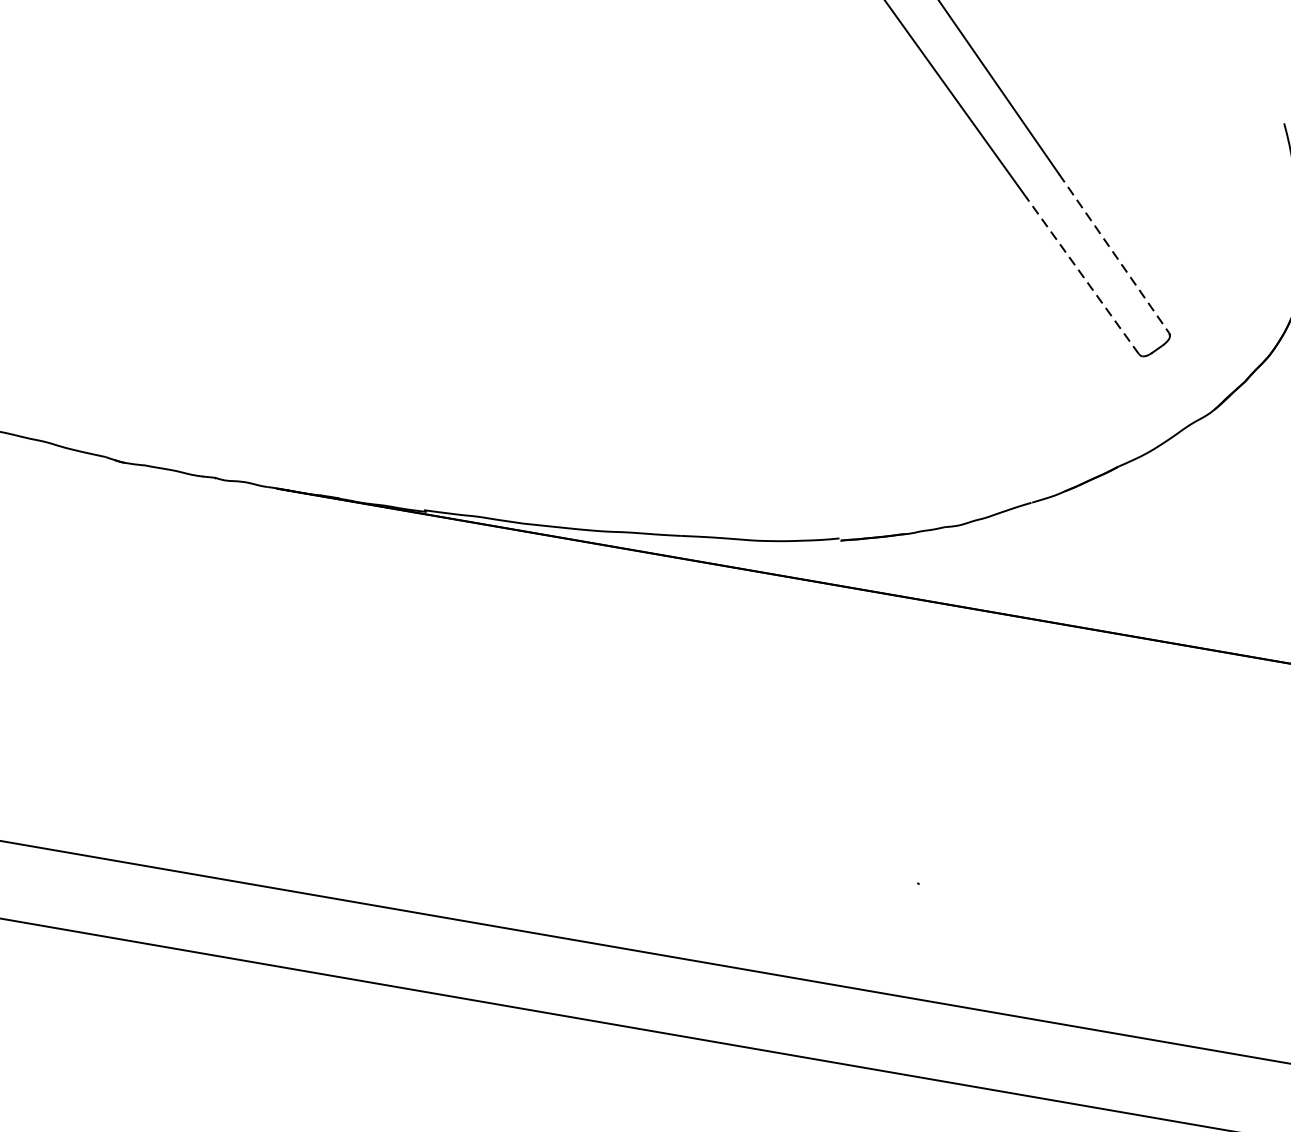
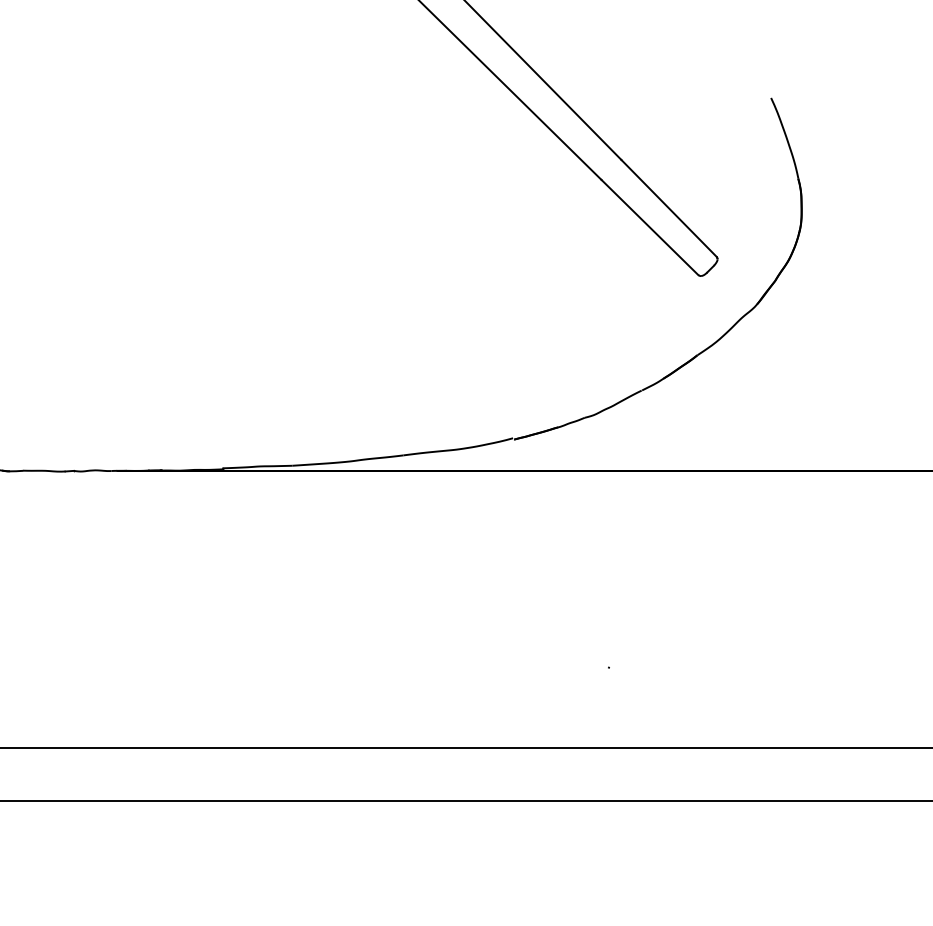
line: (1114, 253) -> (669, 208), dashed -> solid
line: (1082, 275) -> (649, 227), dashed -> solid

